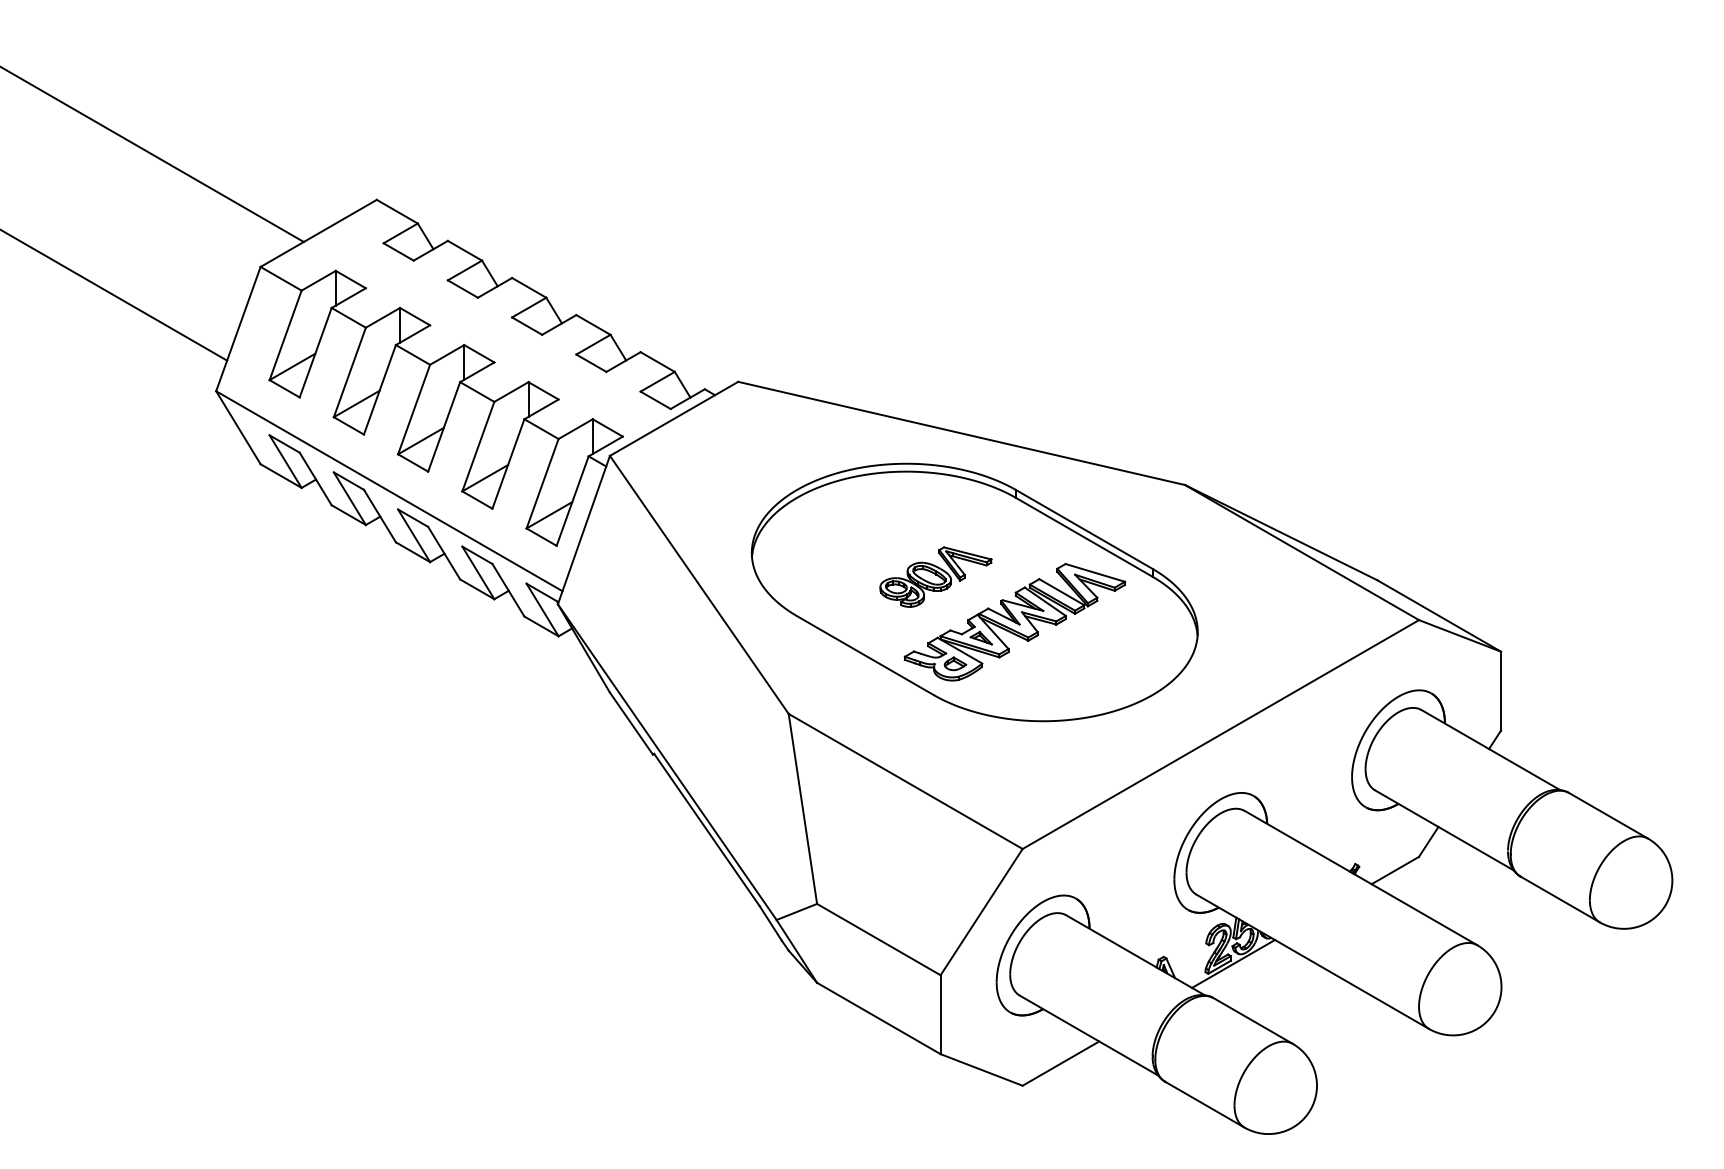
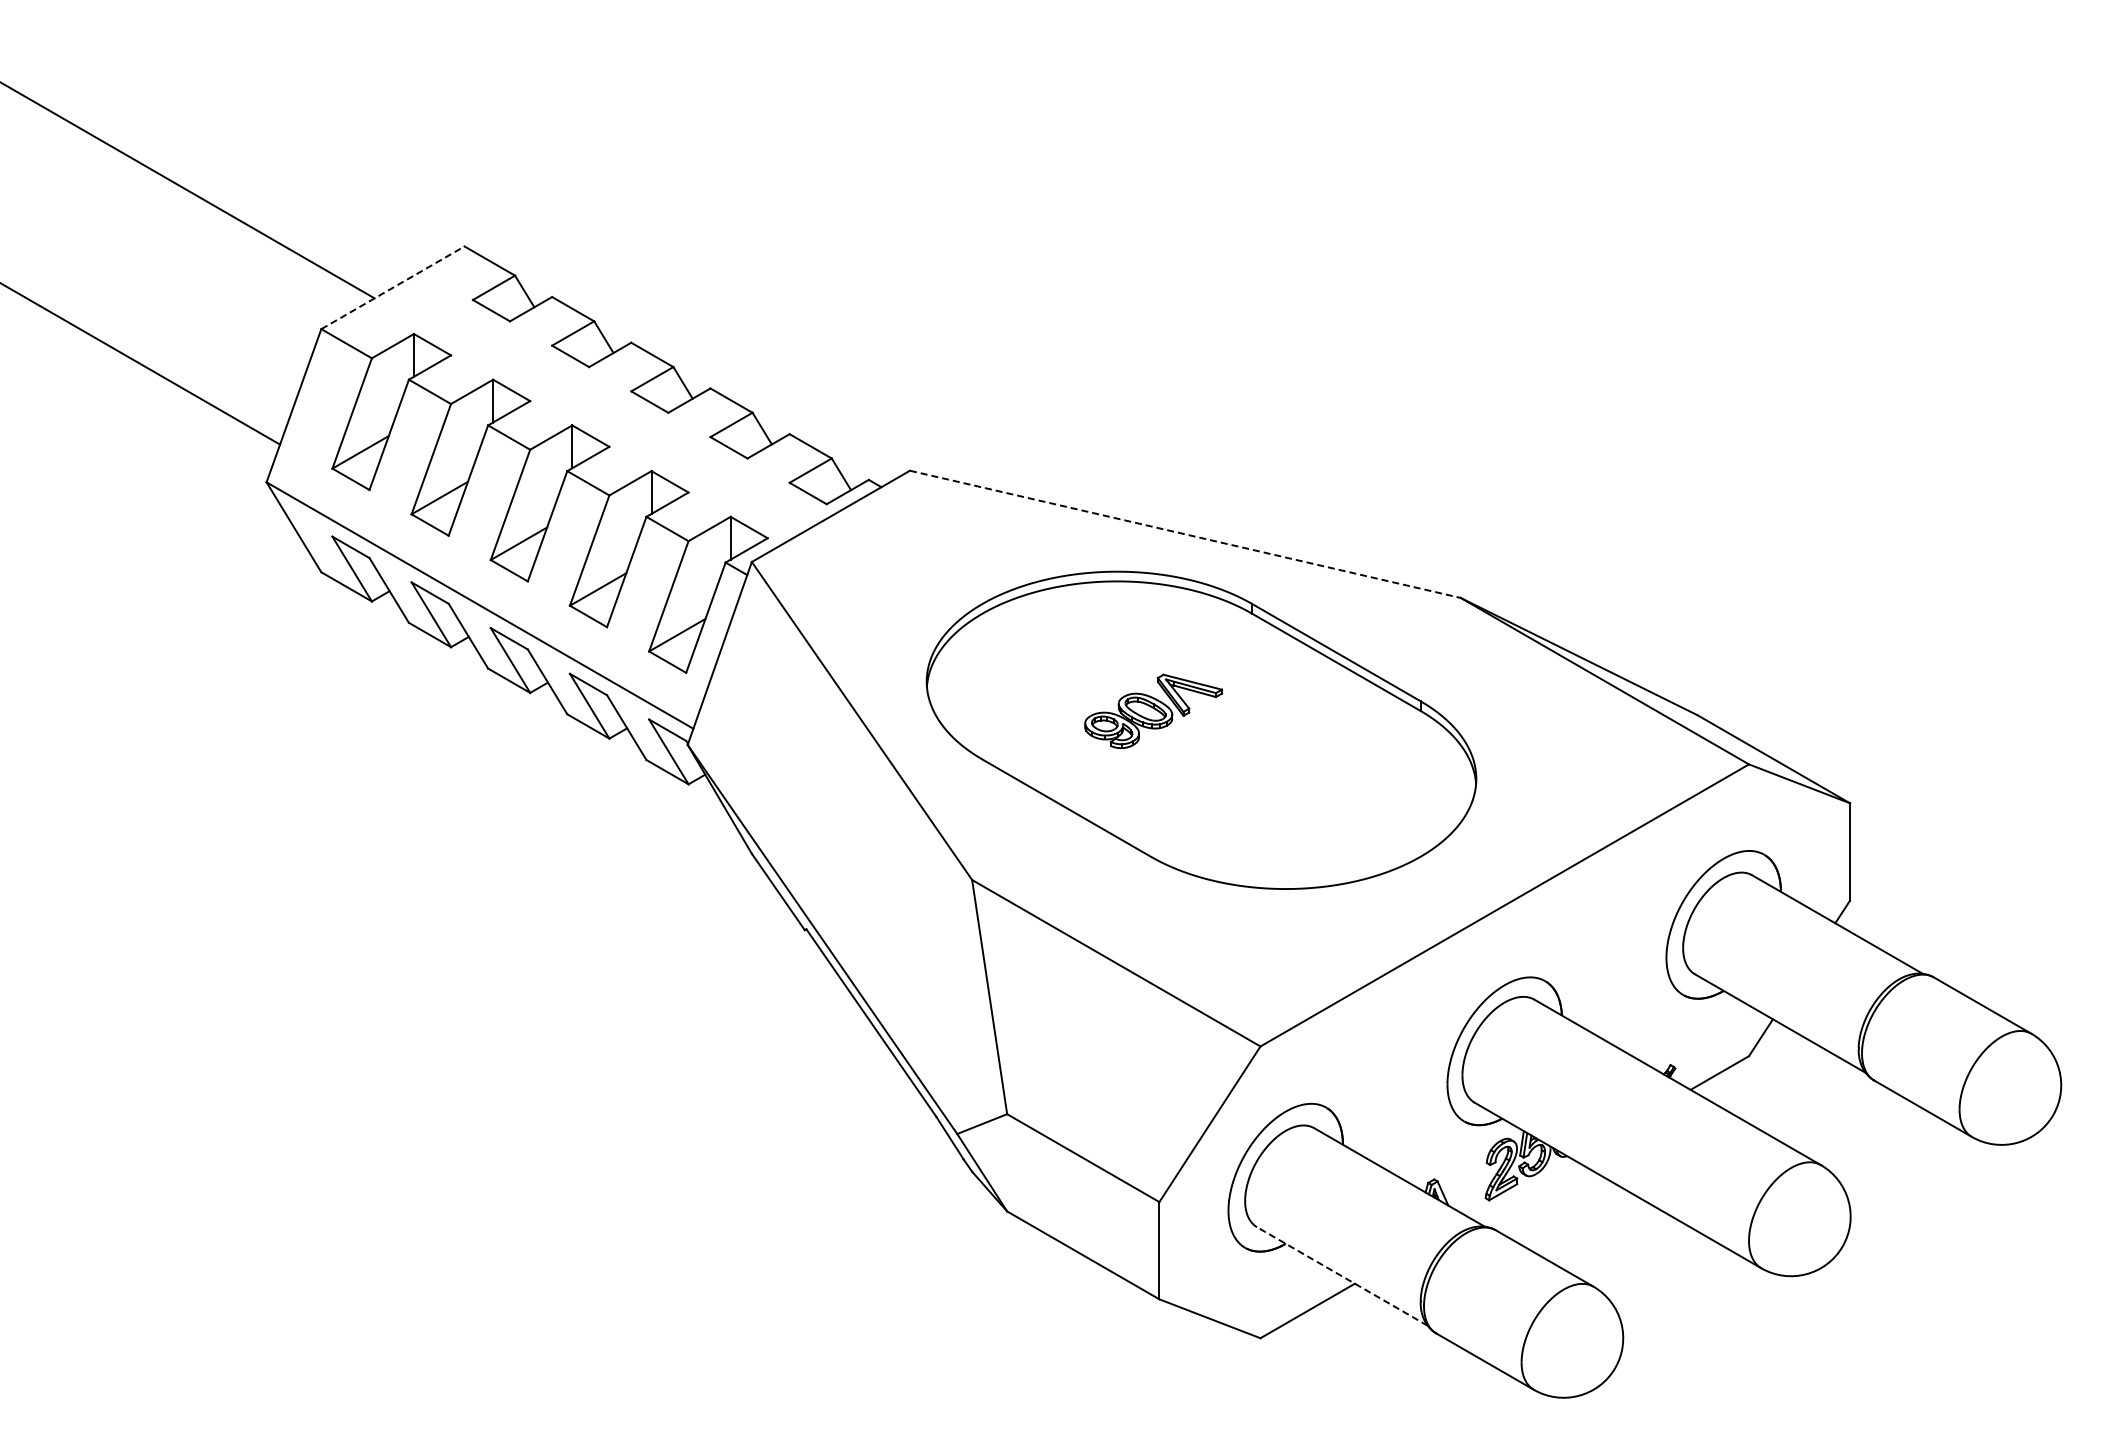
line: (318, 233) -> (392, 287), solid -> dashed
line: (961, 433) -> (1185, 534), solid -> dashed
part: (1014, 621) -> (1250, 766), removed
line: (1233, 963) -> (1520, 1187), removed
line: (1089, 1035) -> (1342, 1276), solid -> dashed

